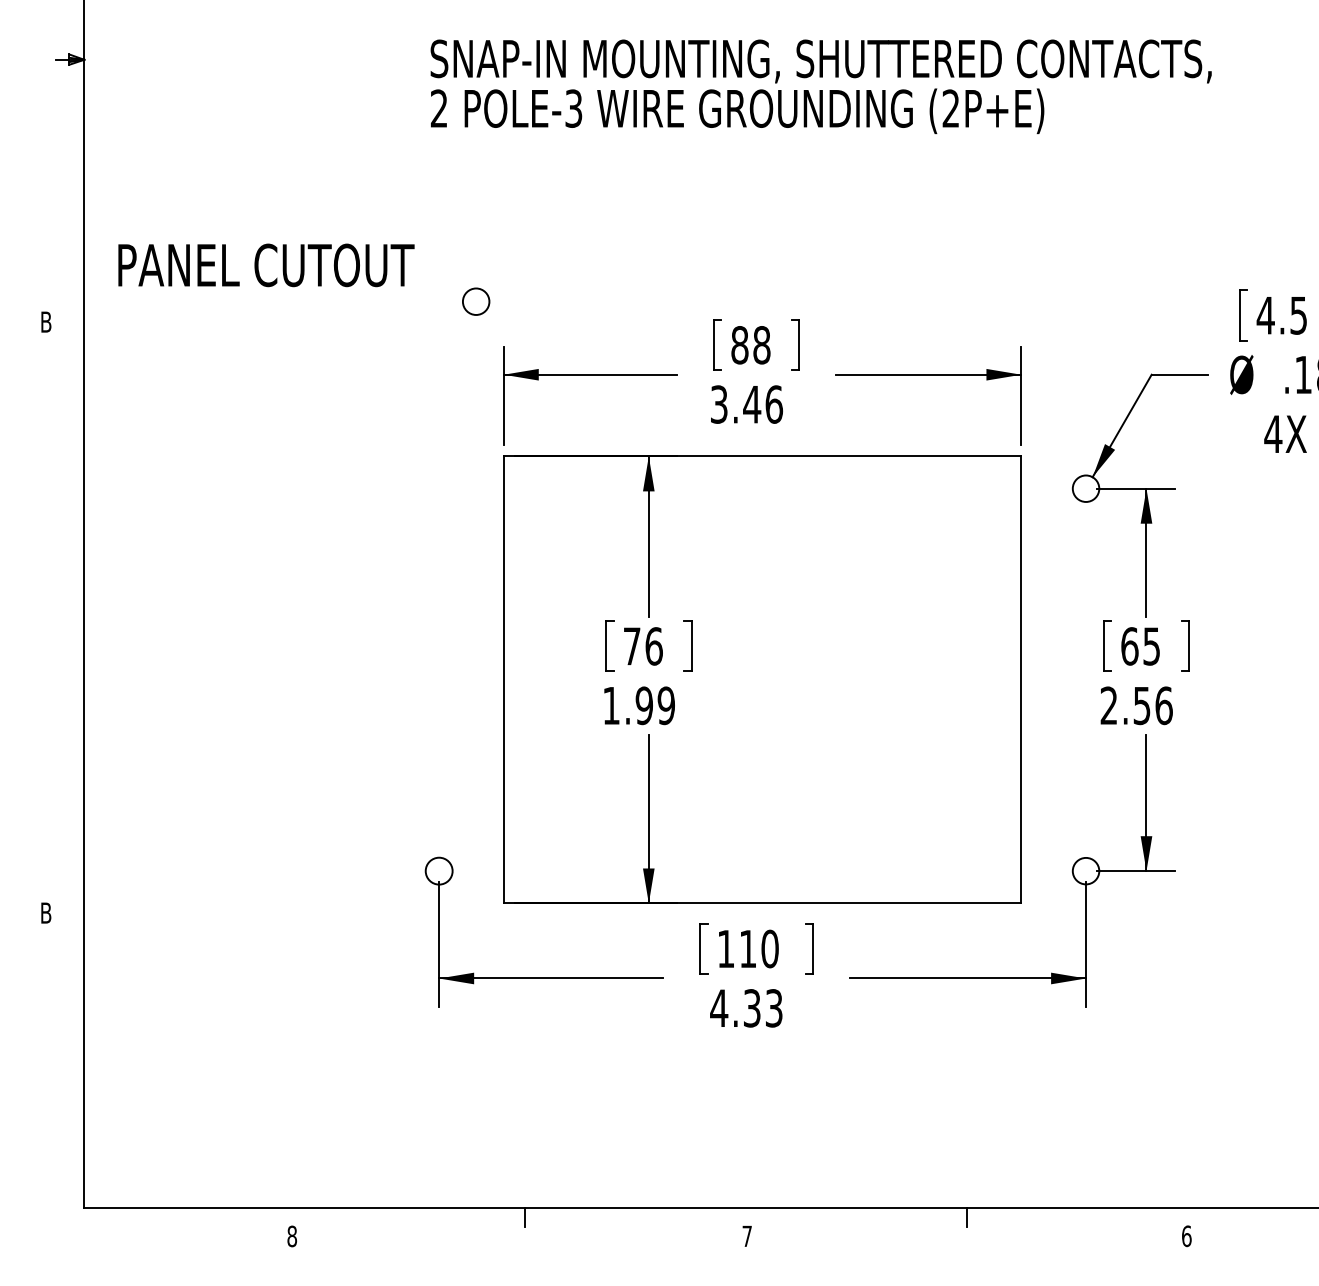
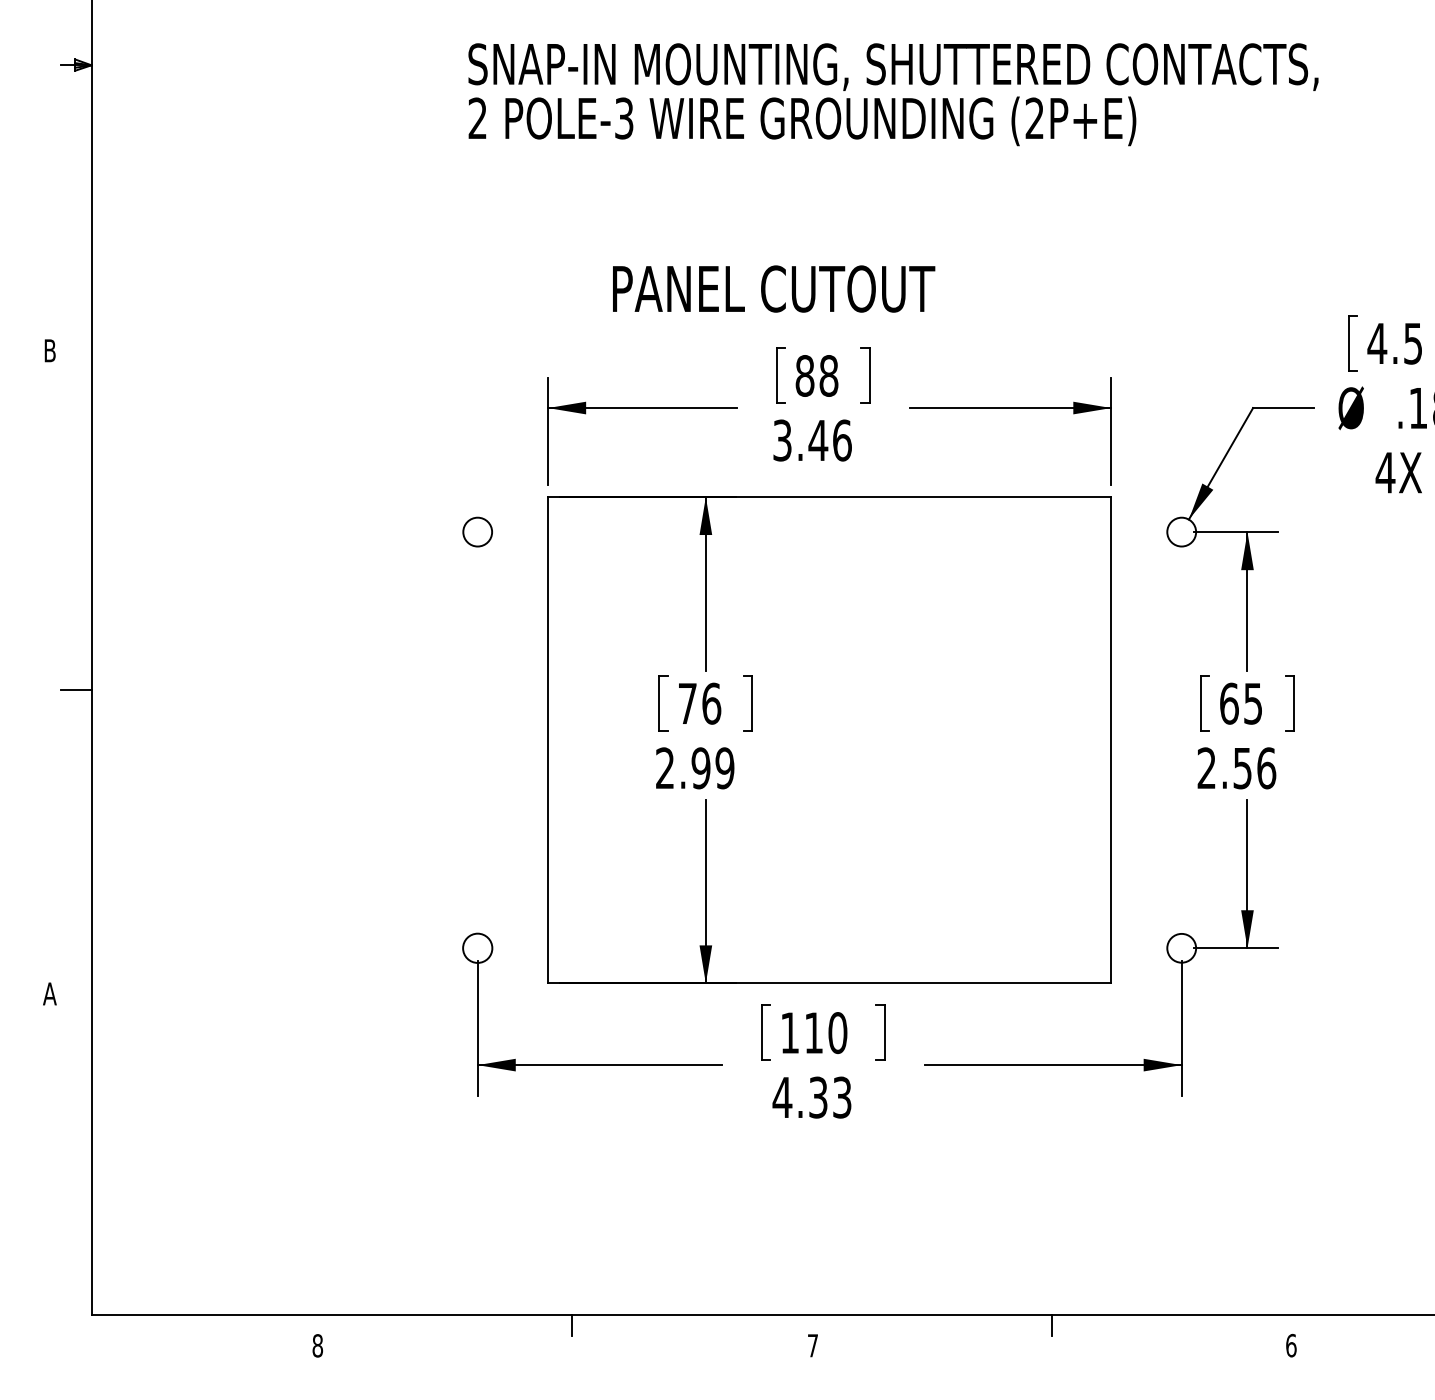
text: (266, 265) -> (774, 289), moved
circle: (476, 301) -> (478, 531), moved
line: (70, 634) -> (76, 690), added
text: (611, 705) -> (665, 768), 1.99 -> 2.99
text: (45, 912) -> (49, 993), B -> A

